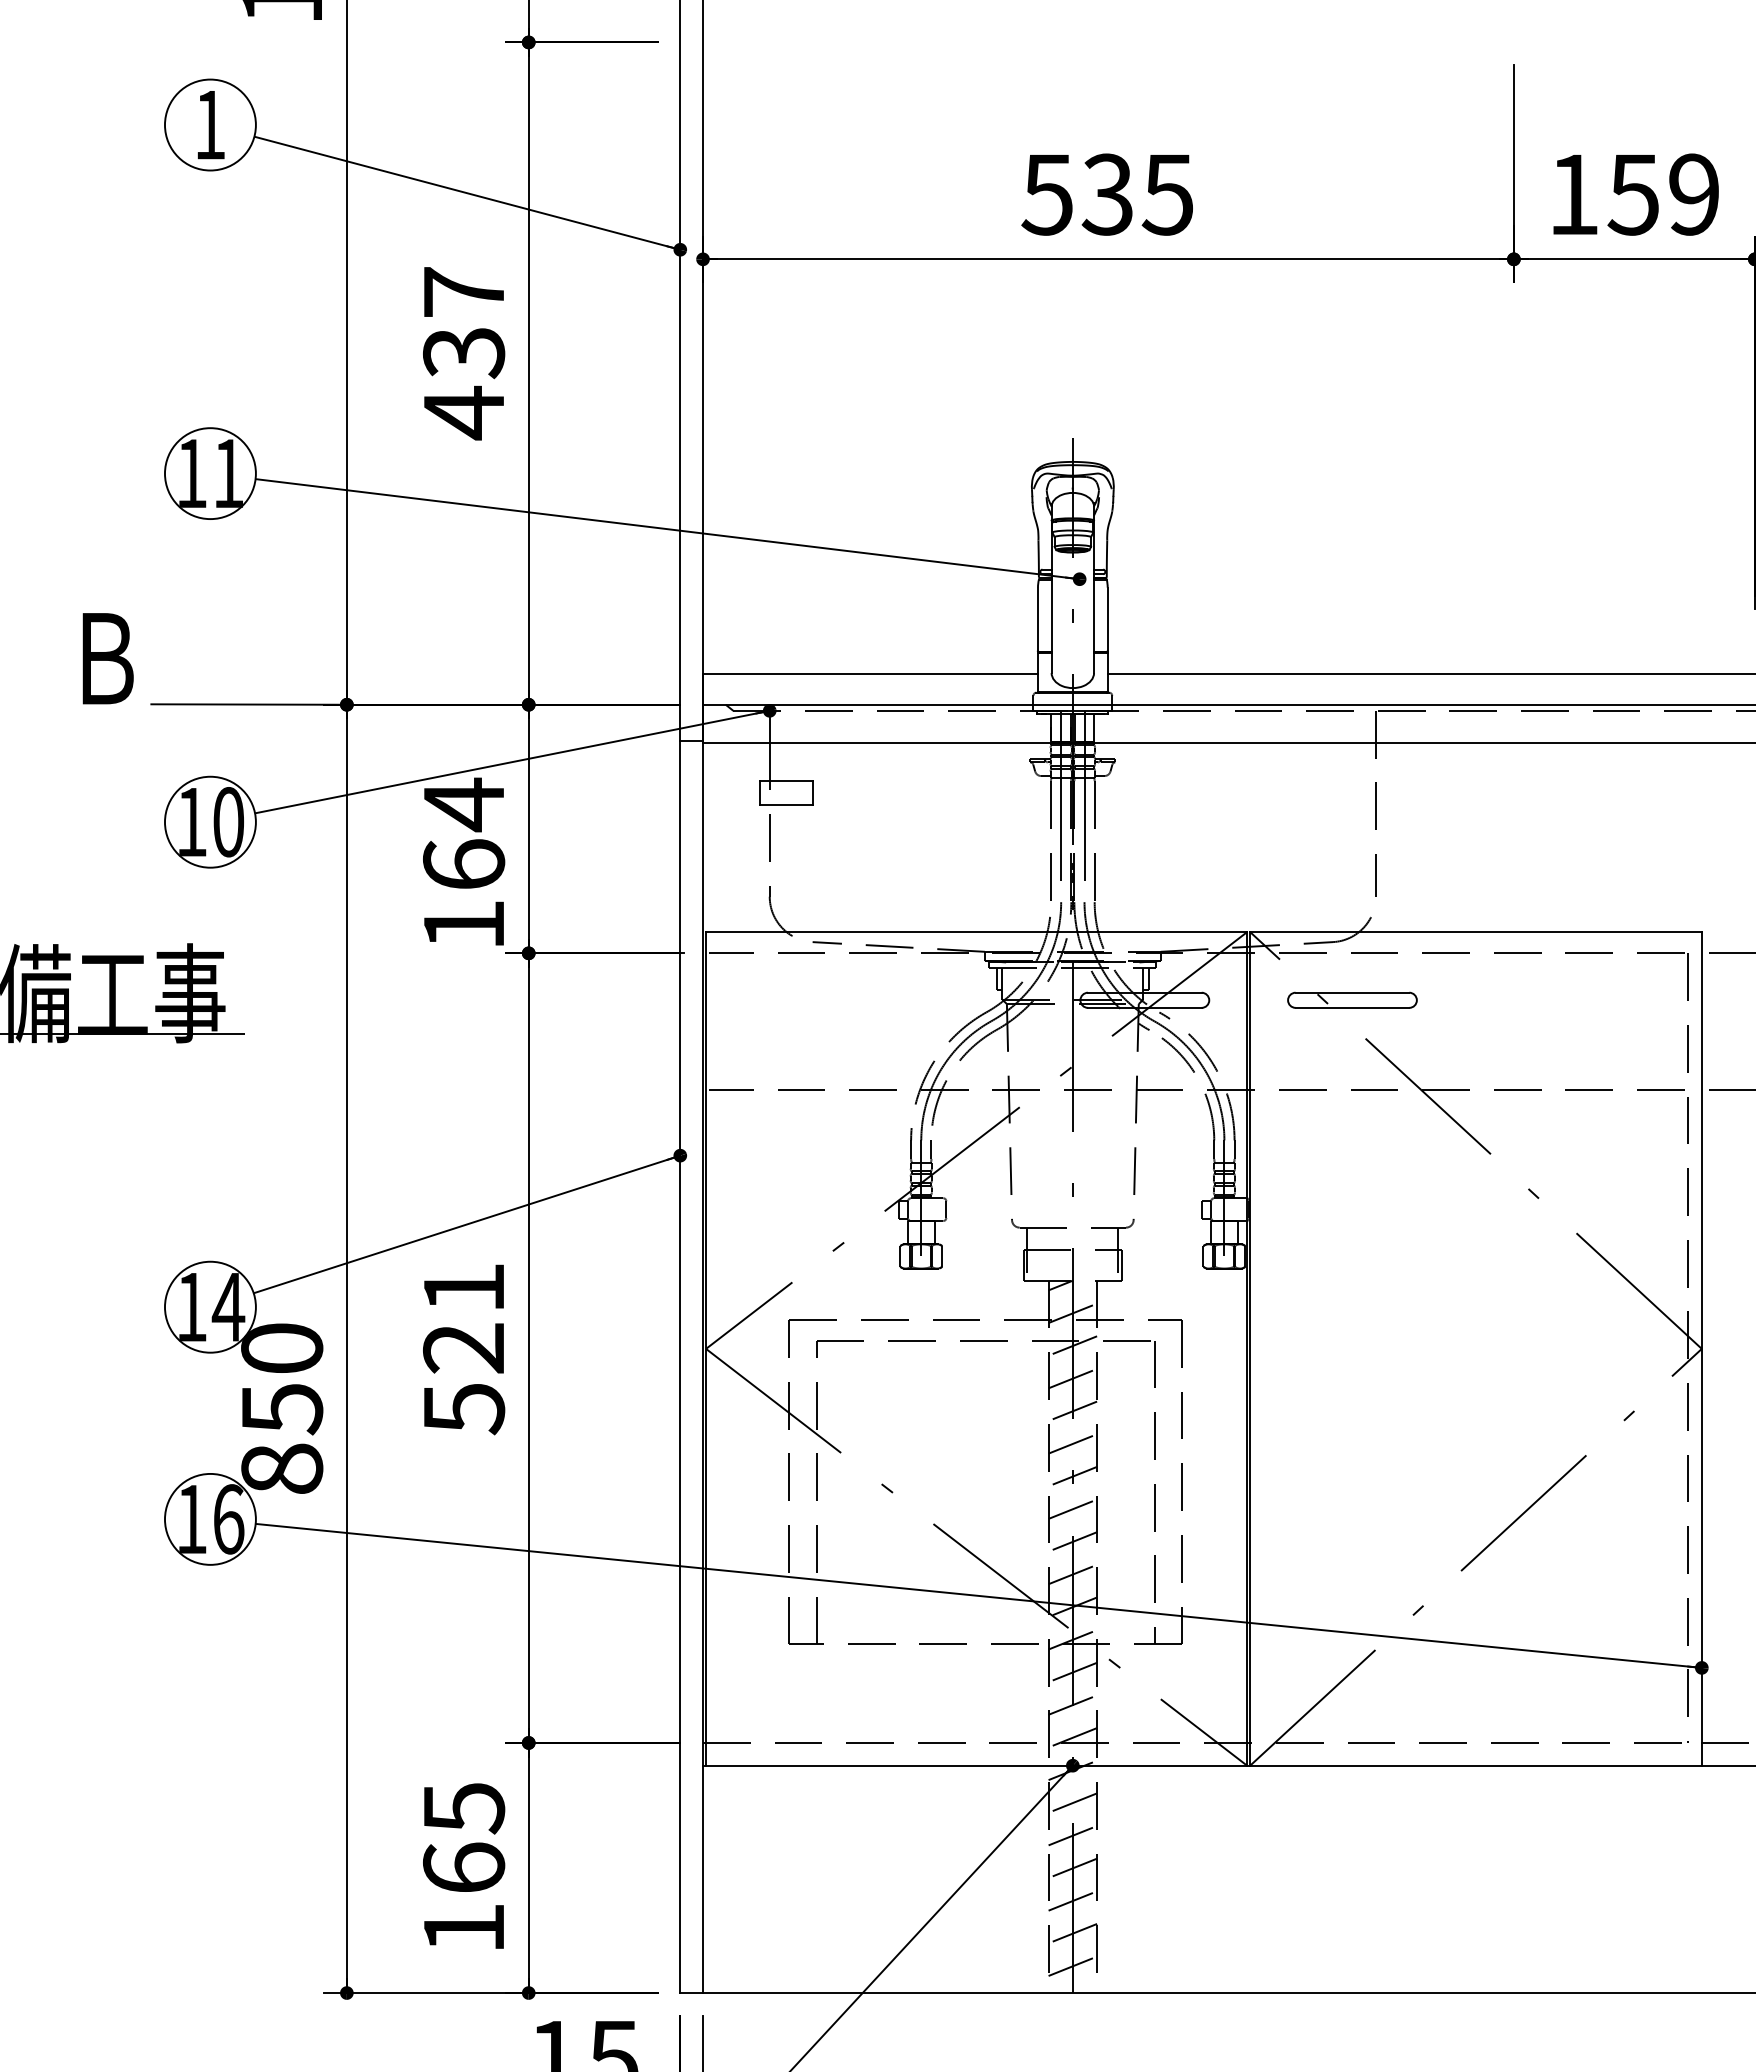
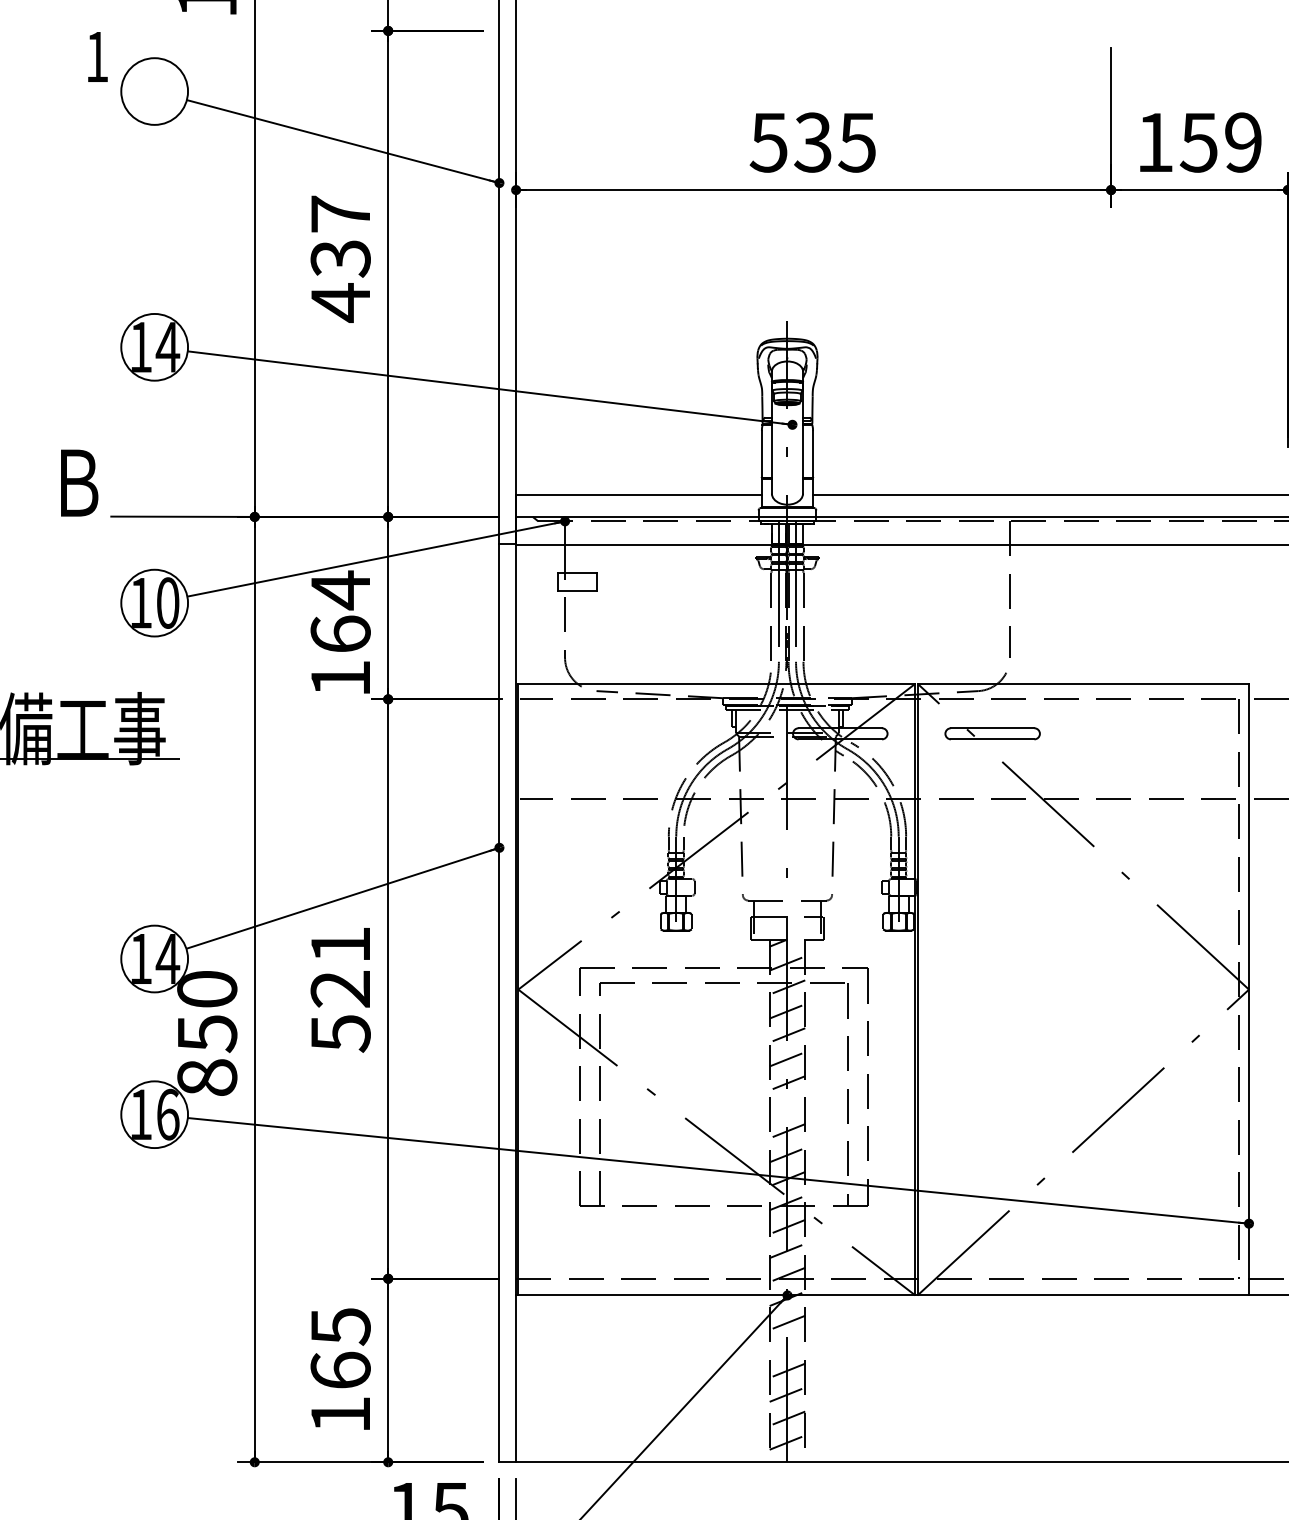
text: (210, 125) -> (97, 57), moved
text: (228, 473) -> (167, 347), 11 -> 14
line: (1072, 1508) -> (787, 1106), removed
line: (1072, 1835) -> (787, 1346), removed

